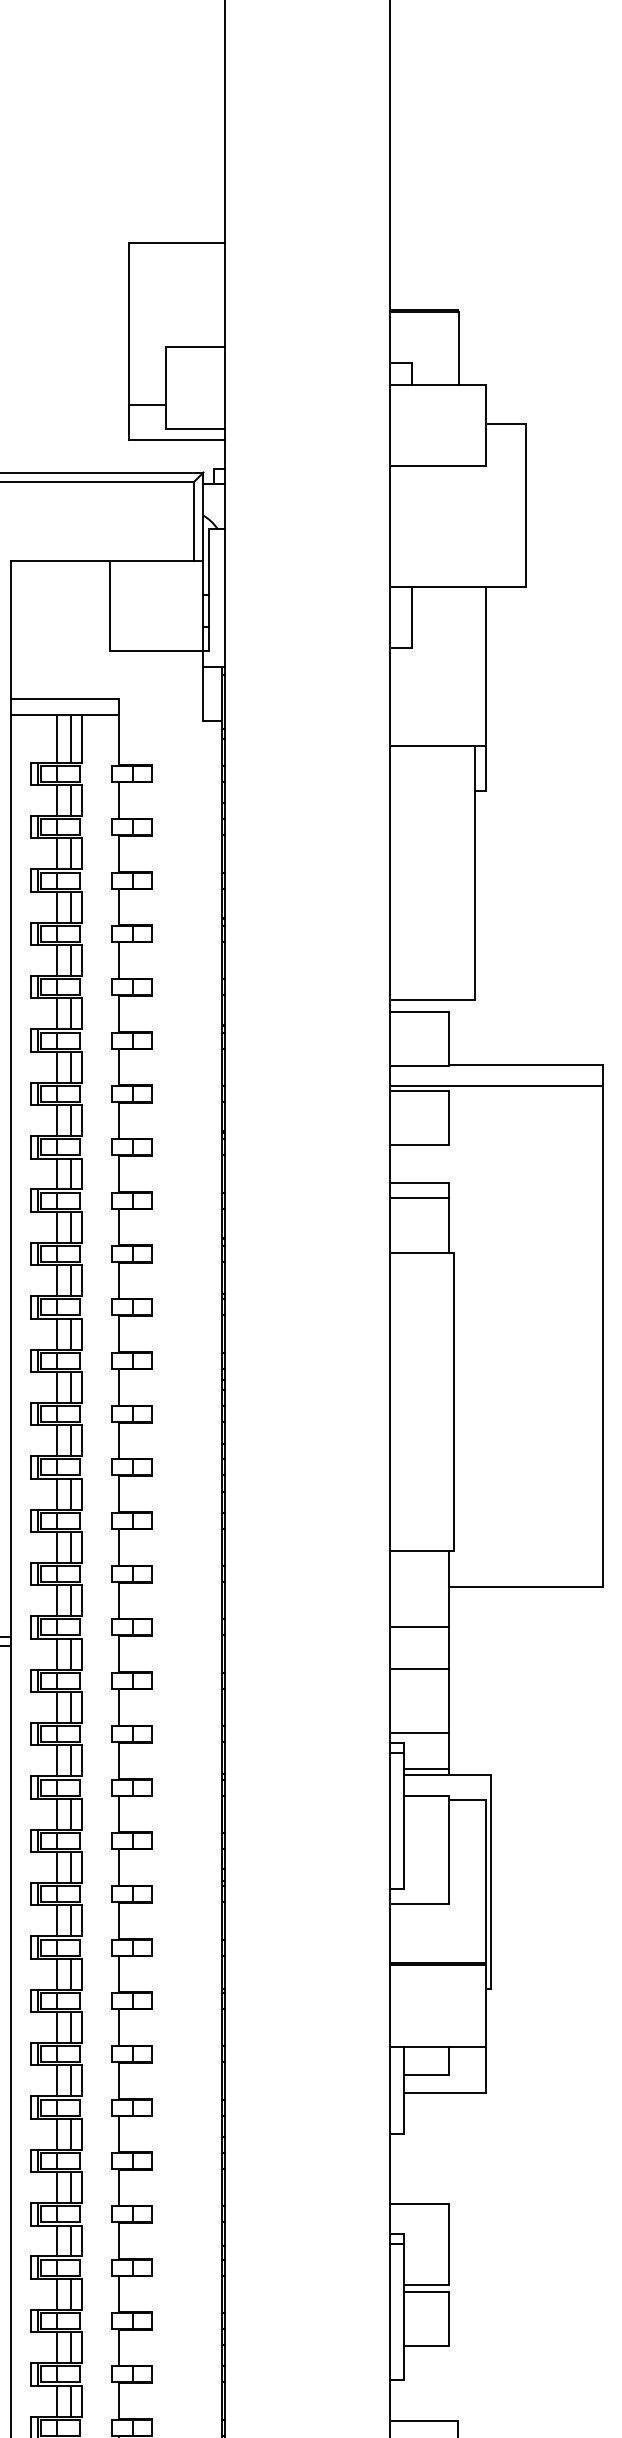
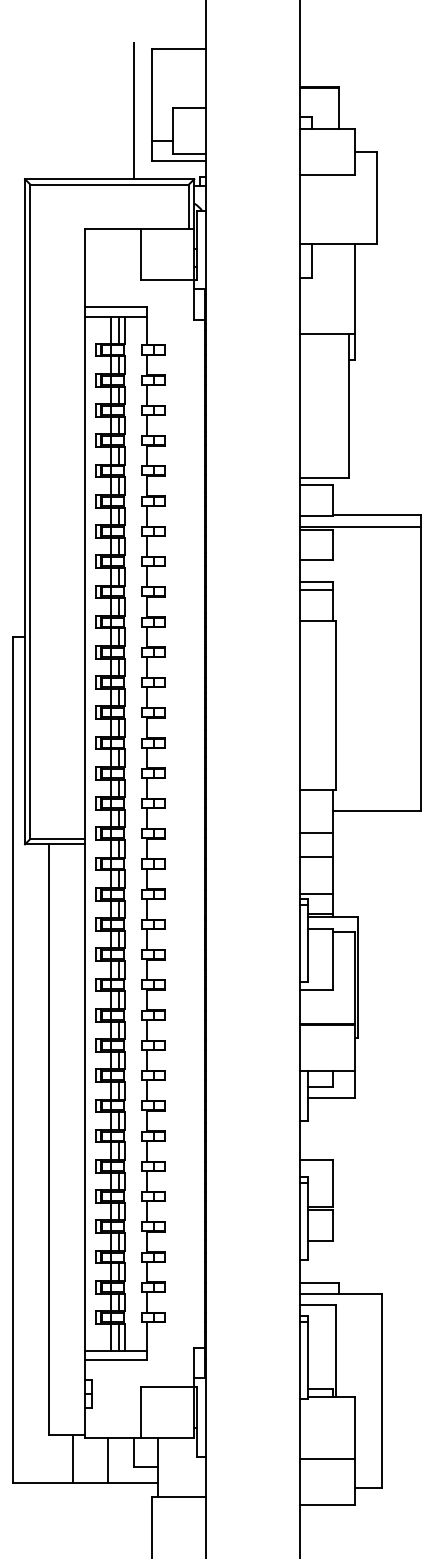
line: (96, 351) -> (133, 110), added

